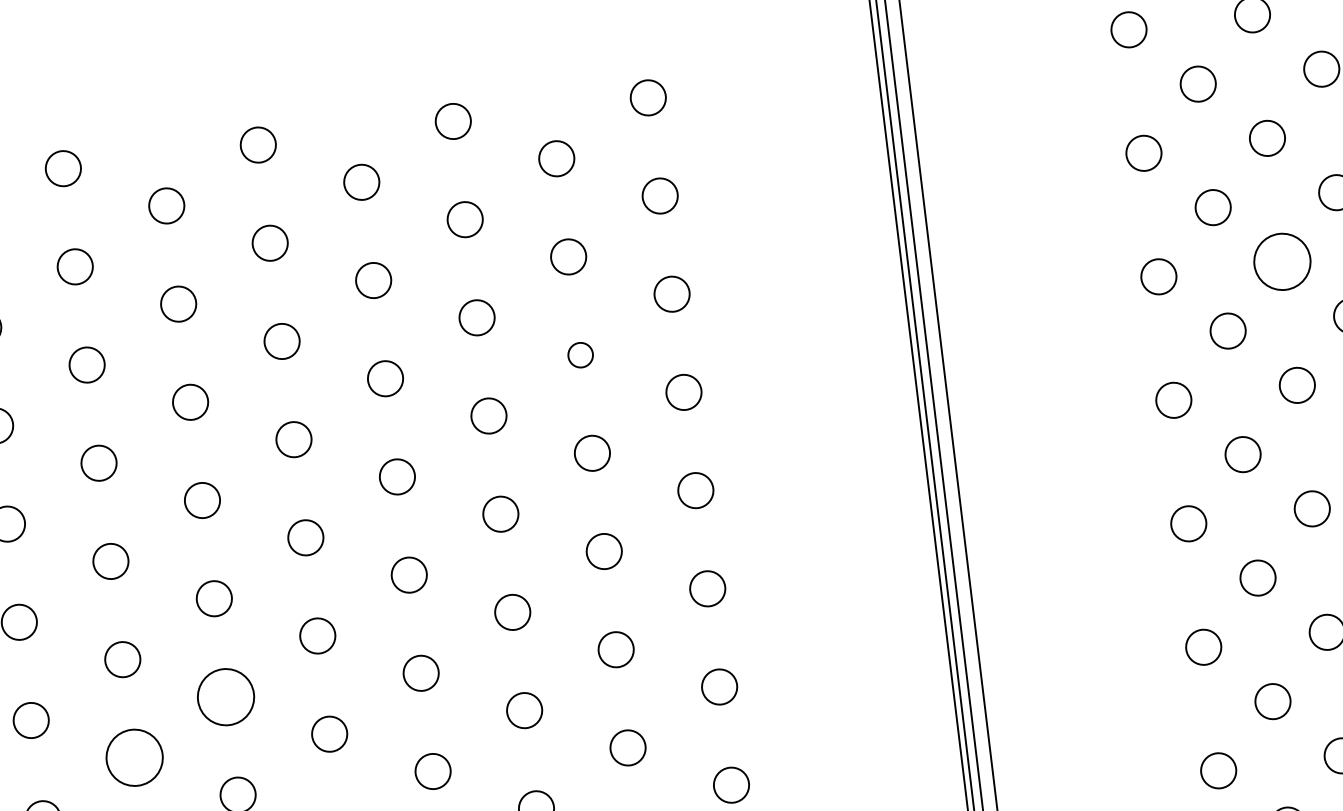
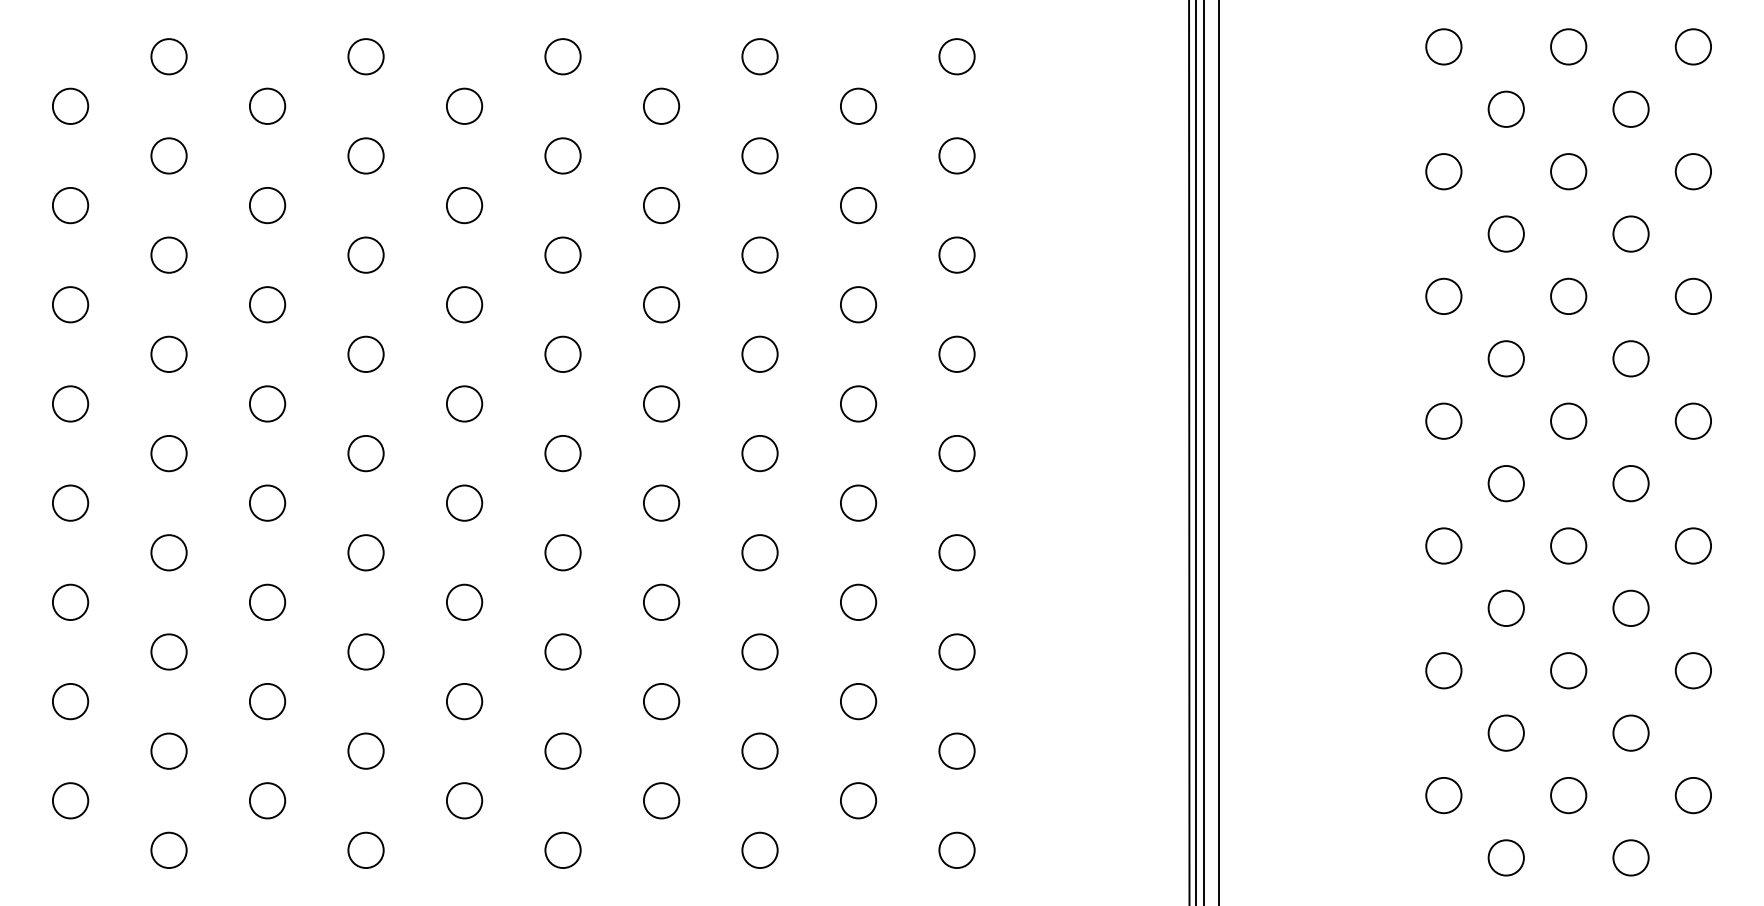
circle: (1282, 261) -> (1568, 296), size x0.62
circle: (580, 354) -> (858, 304), size x1.43
circle: (226, 696) -> (464, 601), size x0.62
circle: (134, 757) -> (365, 651), size x0.62

